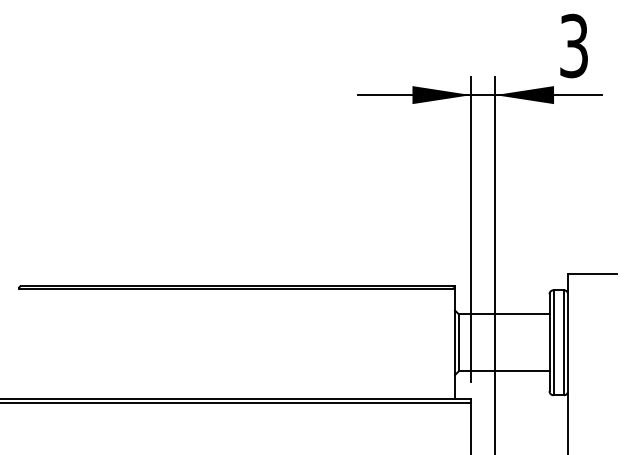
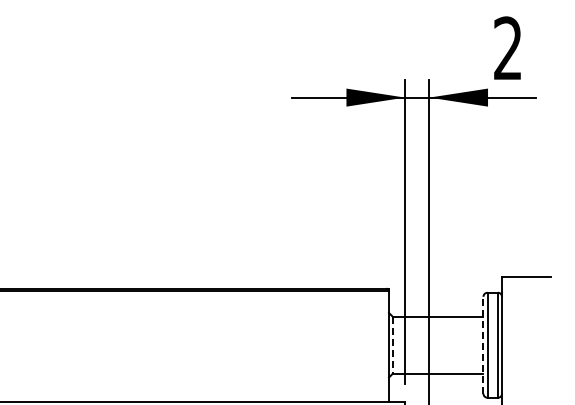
text: (573, 46) -> (507, 49), 3 -> 2
line: (549, 342) -> (483, 345), solid -> dashed
line: (459, 343) -> (393, 346), solid -> dashed

